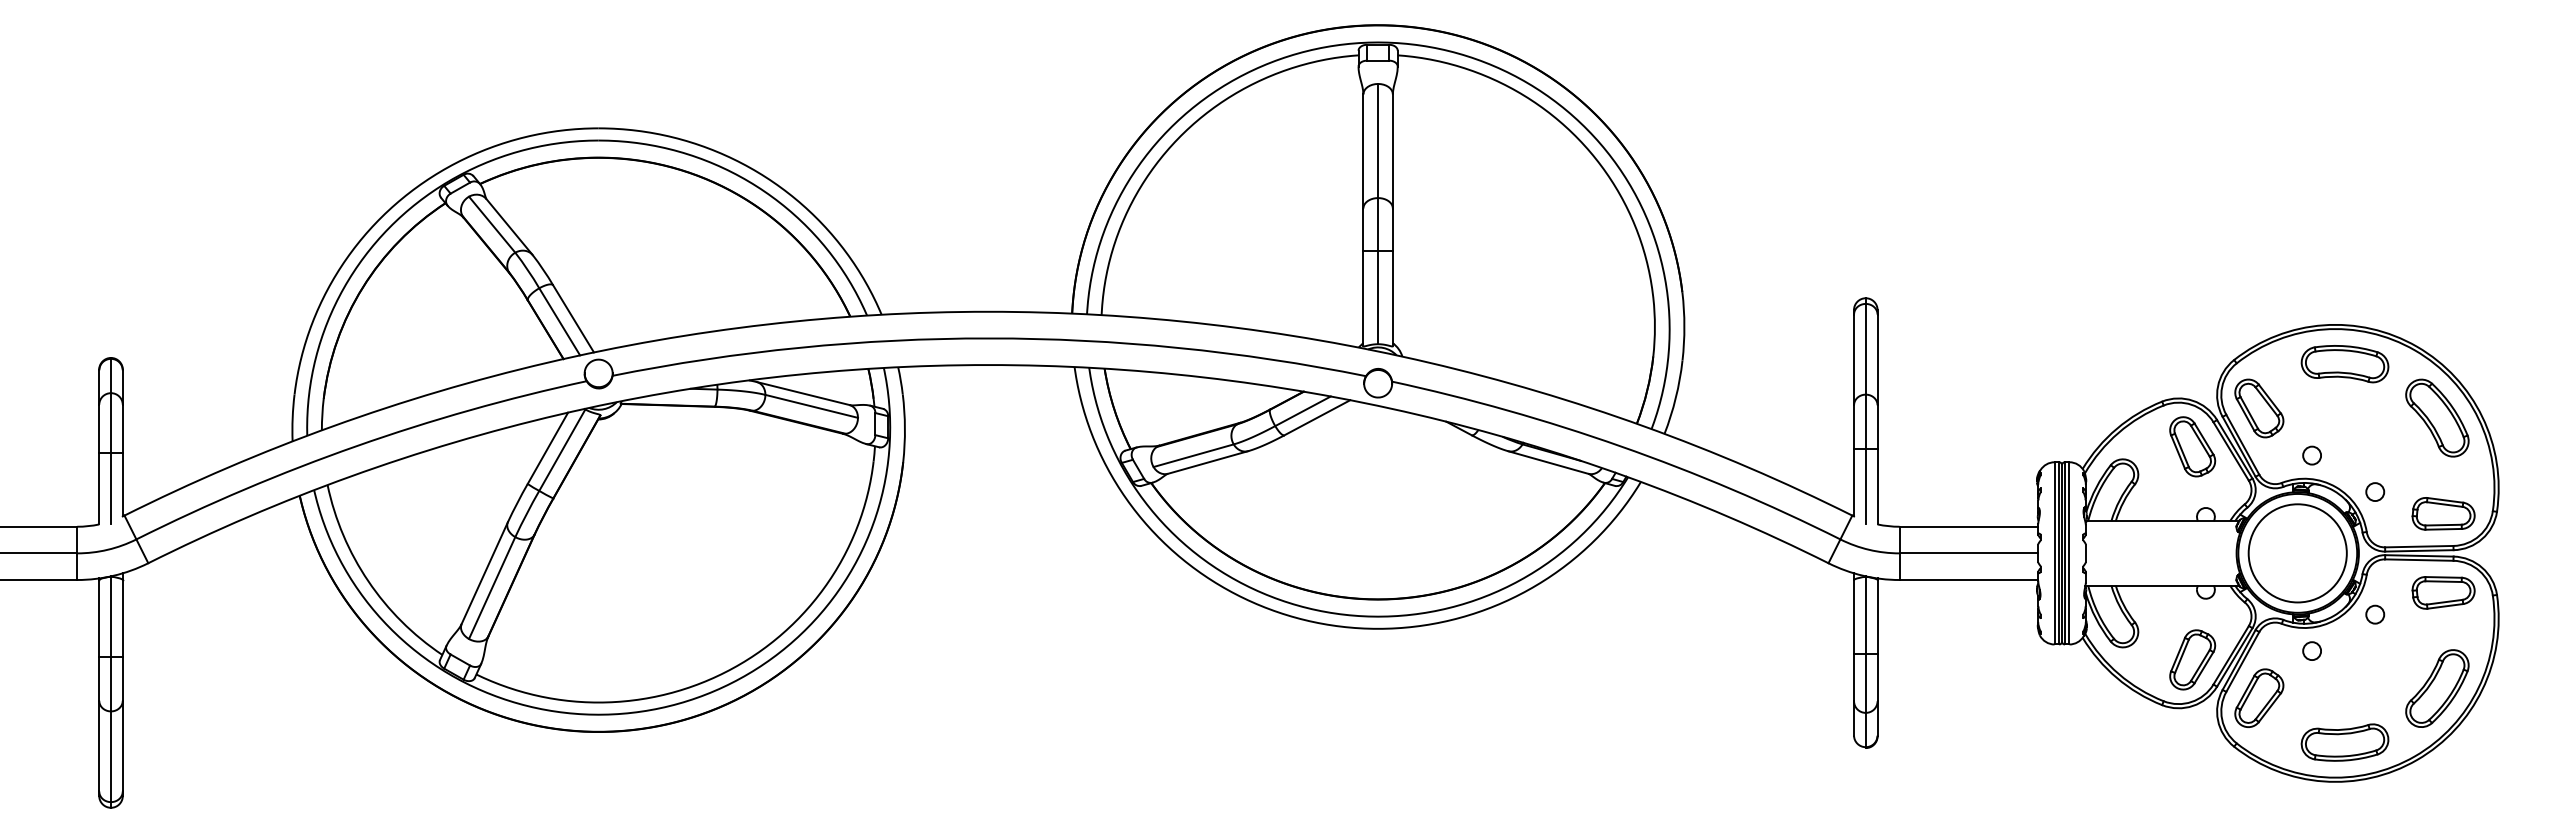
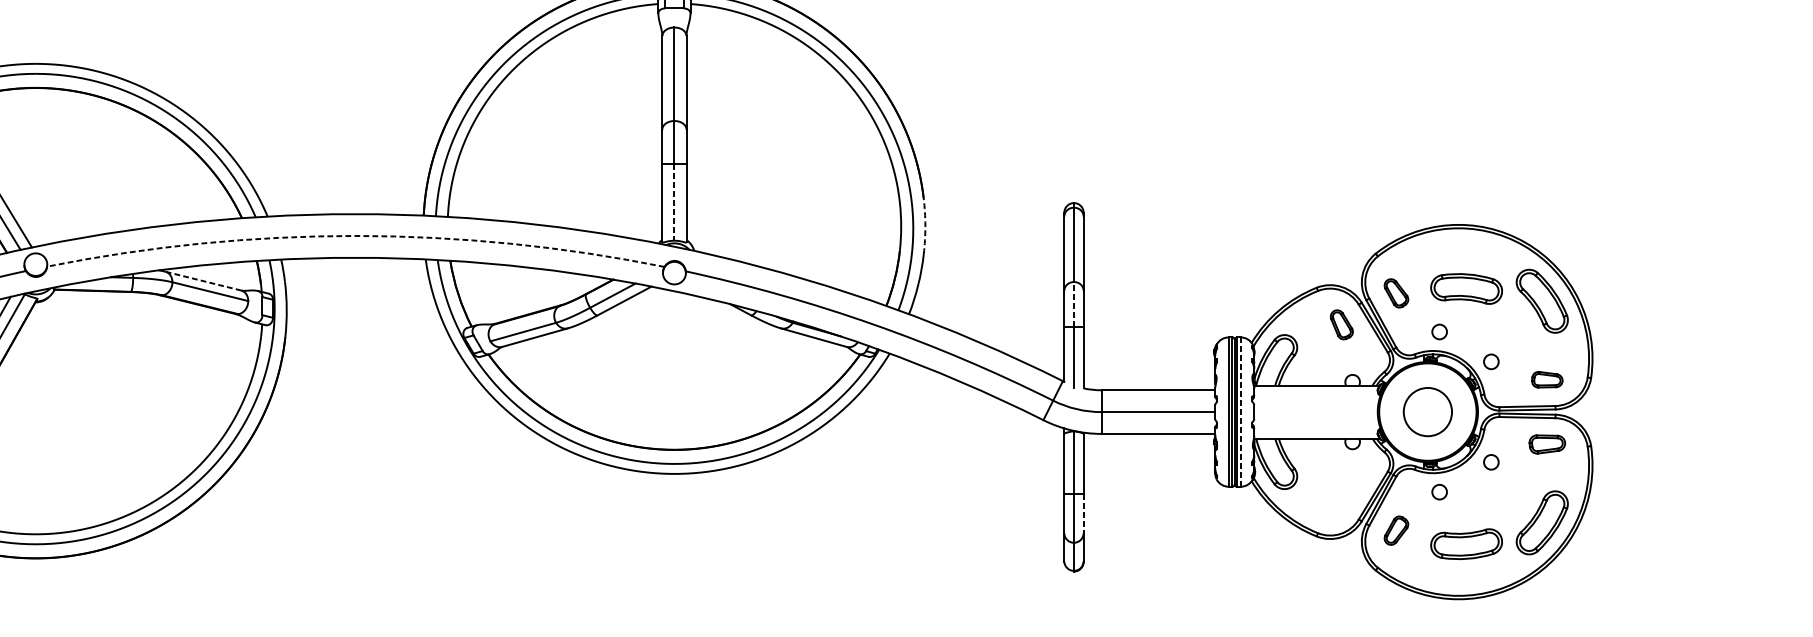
line: (1378, 297) -> (674, 202), solid -> dashed
arc: (1684, 326) -> (925, 226), solid -> dashed
arc: (989, 338) -> (356, 236), solid -> dashed
part: (2344, 364) -> (1466, 289), moved
line: (803, 393) -> (203, 281), solid -> dashed
part: (2259, 408) -> (1396, 293), size x0.6
line: (1865, 421) -> (1073, 304), solid -> dashed
part: (2192, 446) -> (1341, 324), size x0.6
part: (2443, 513) -> (1547, 379), size x0.6
line: (2069, 552) -> (1240, 411), solid -> dashed
circle: (2297, 553) -> (1427, 412), size x0.6
part: (2443, 592) -> (1547, 444), size x0.7
part: (2192, 659) -> (1341, 499), removed
line: (1877, 677) -> (1083, 513), solid -> dashed
part: (2259, 697) -> (1396, 530), size x0.6
part: (2344, 742) -> (1466, 544), moved

